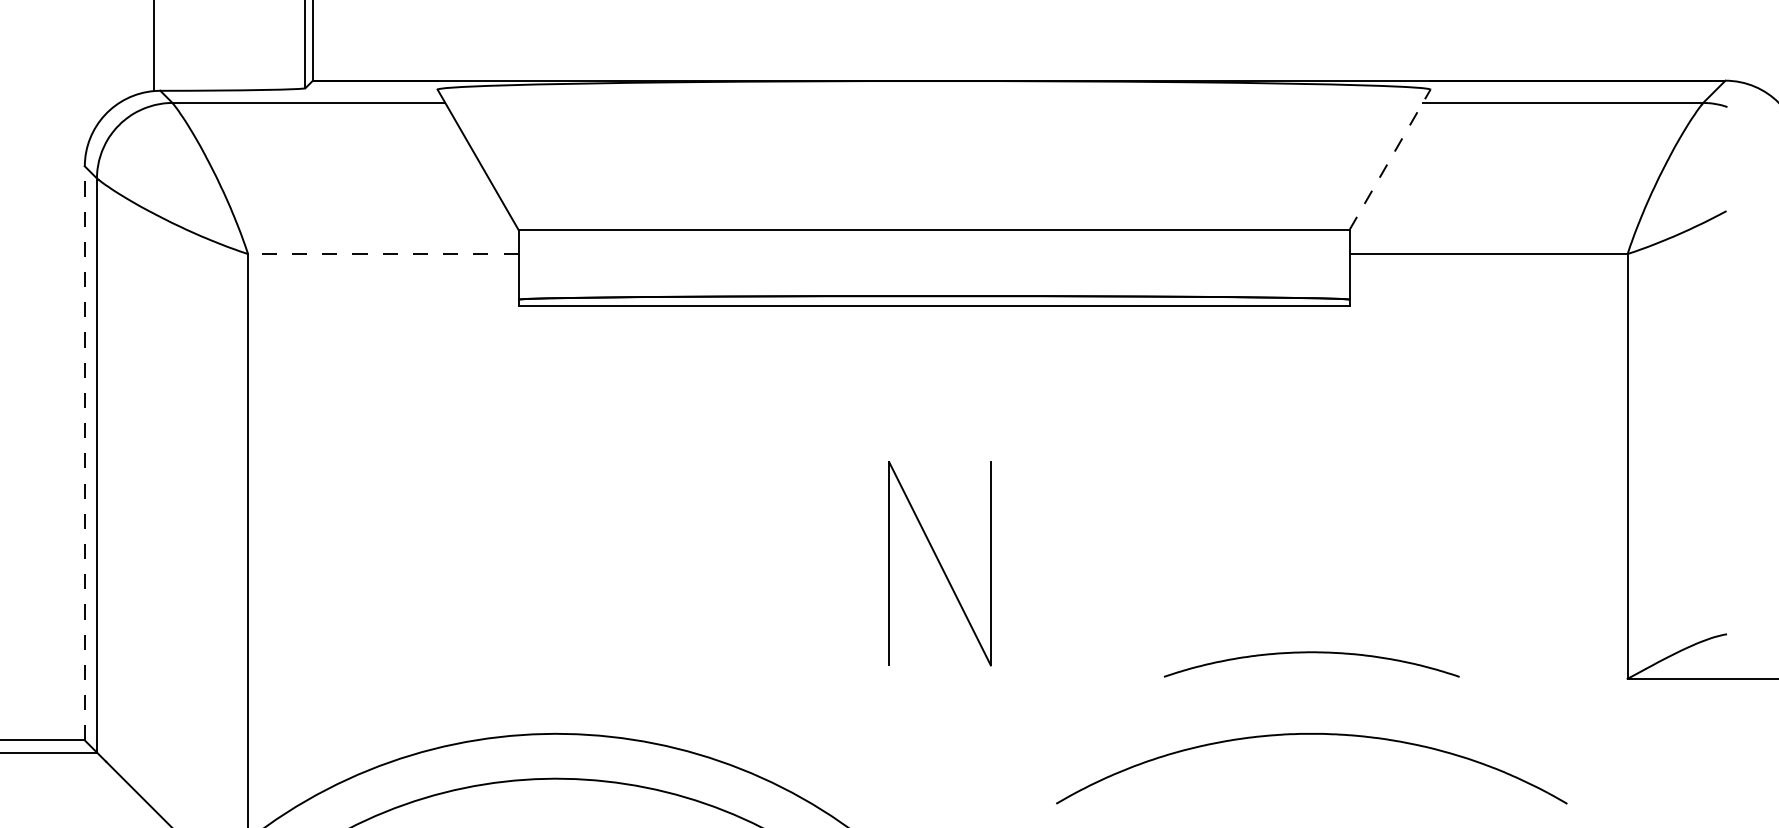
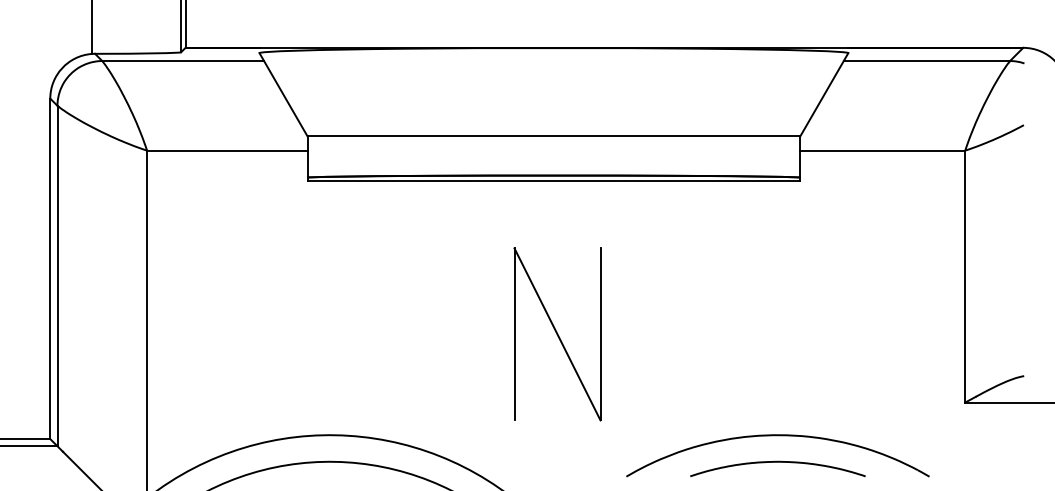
line: (1390, 159) -> (824, 94), dashed -> solid
line: (381, 253) -> (226, 150), dashed -> solid
line: (85, 452) -> (50, 268), dashed -> solid
part: (940, 564) -> (557, 334), size x1.43
curve: (1311, 653) -> (777, 462), moved

